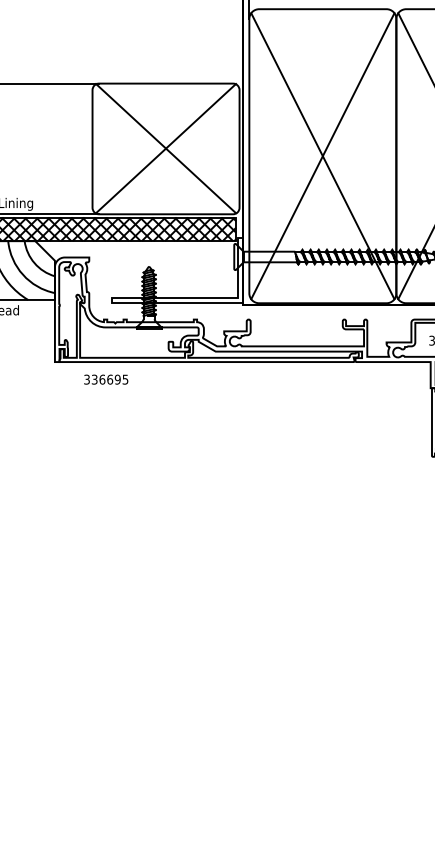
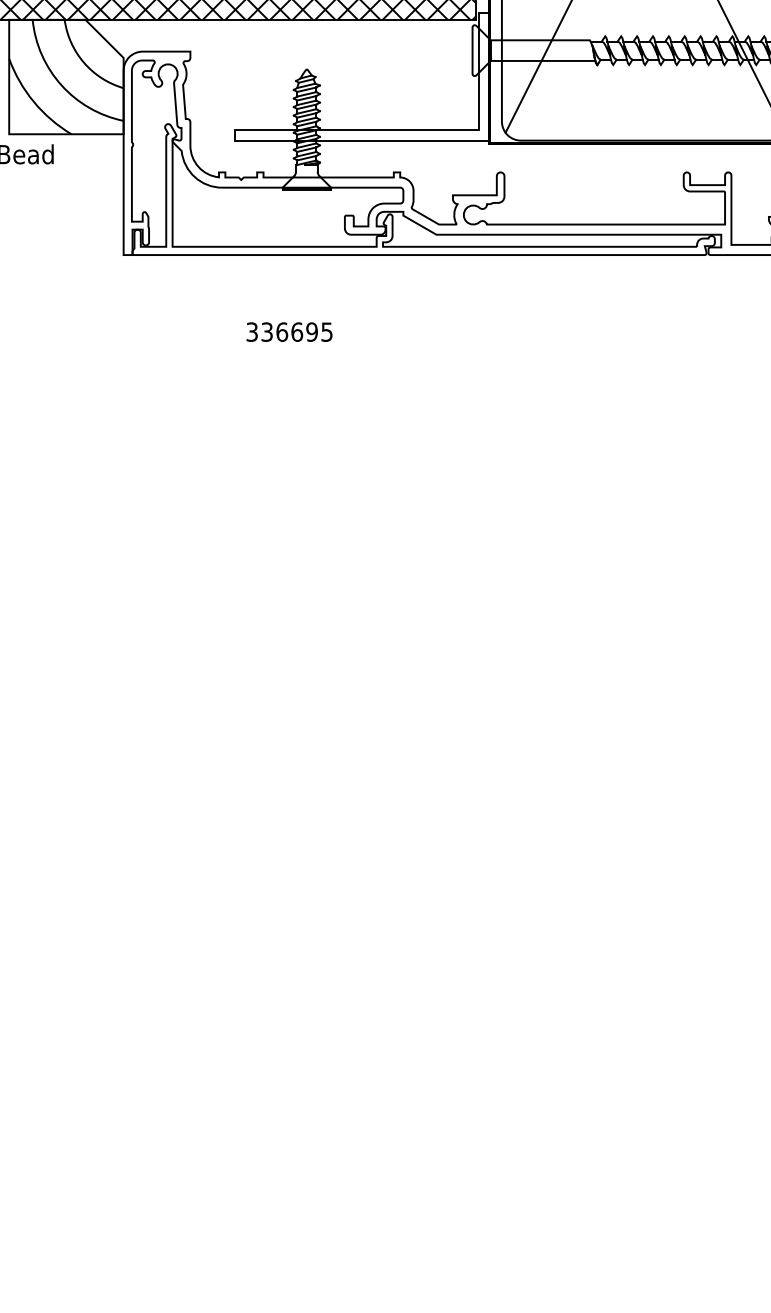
text: (106, 379) -> (290, 331), moved

